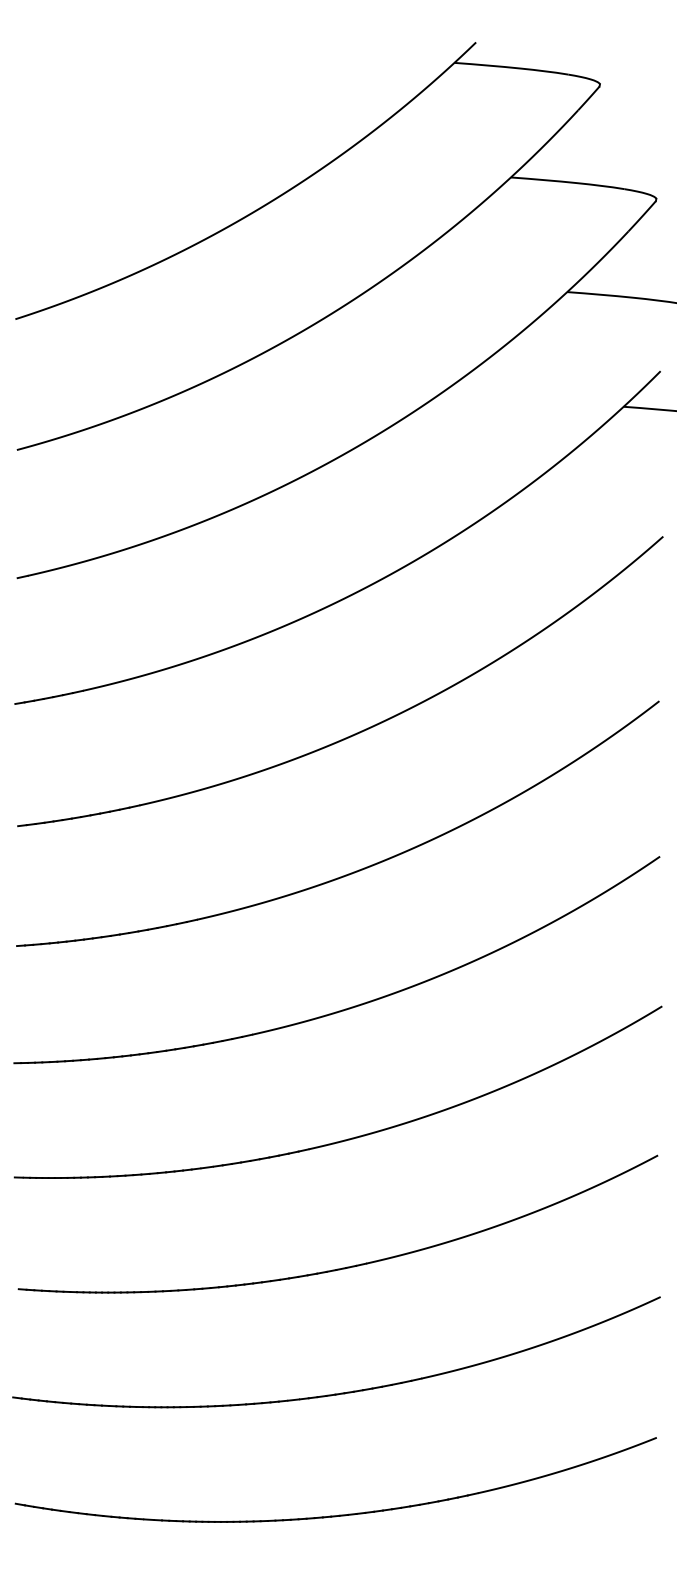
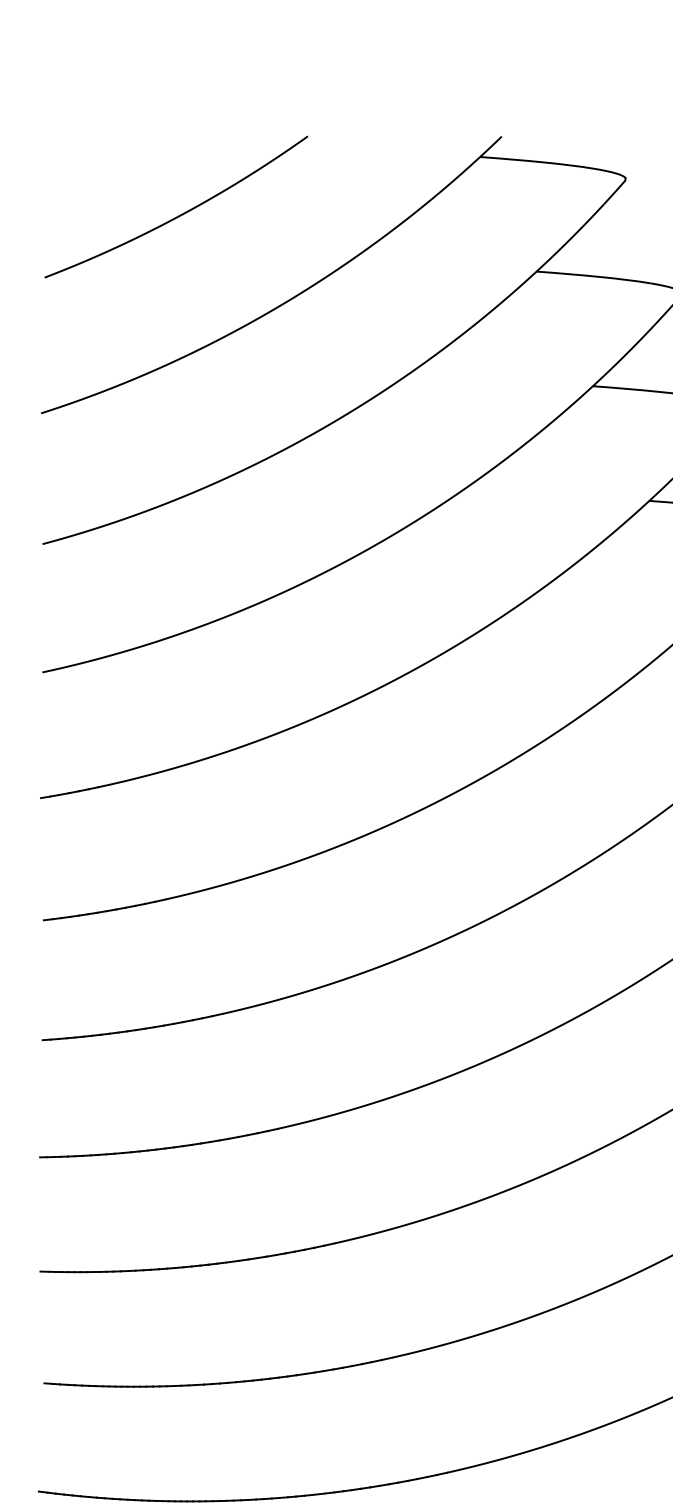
curve: (154, 120) -> (180, 214), added

